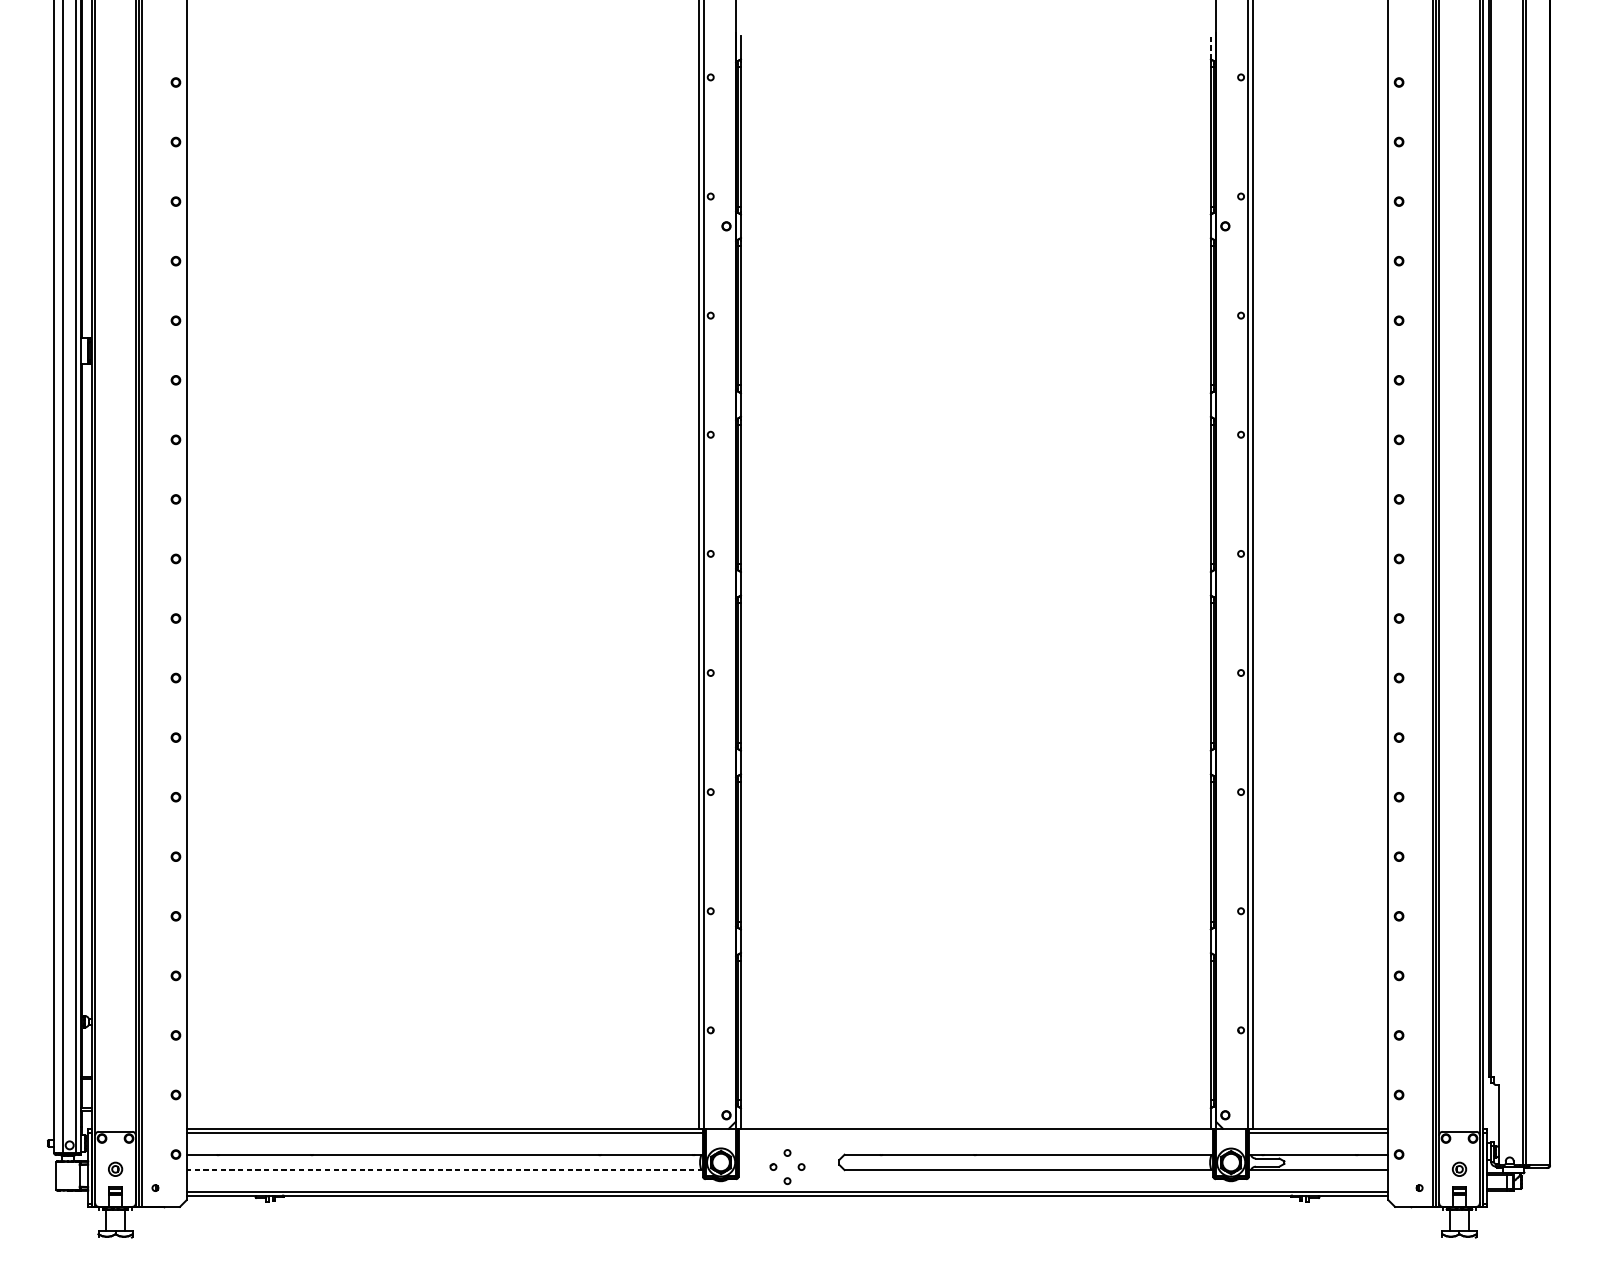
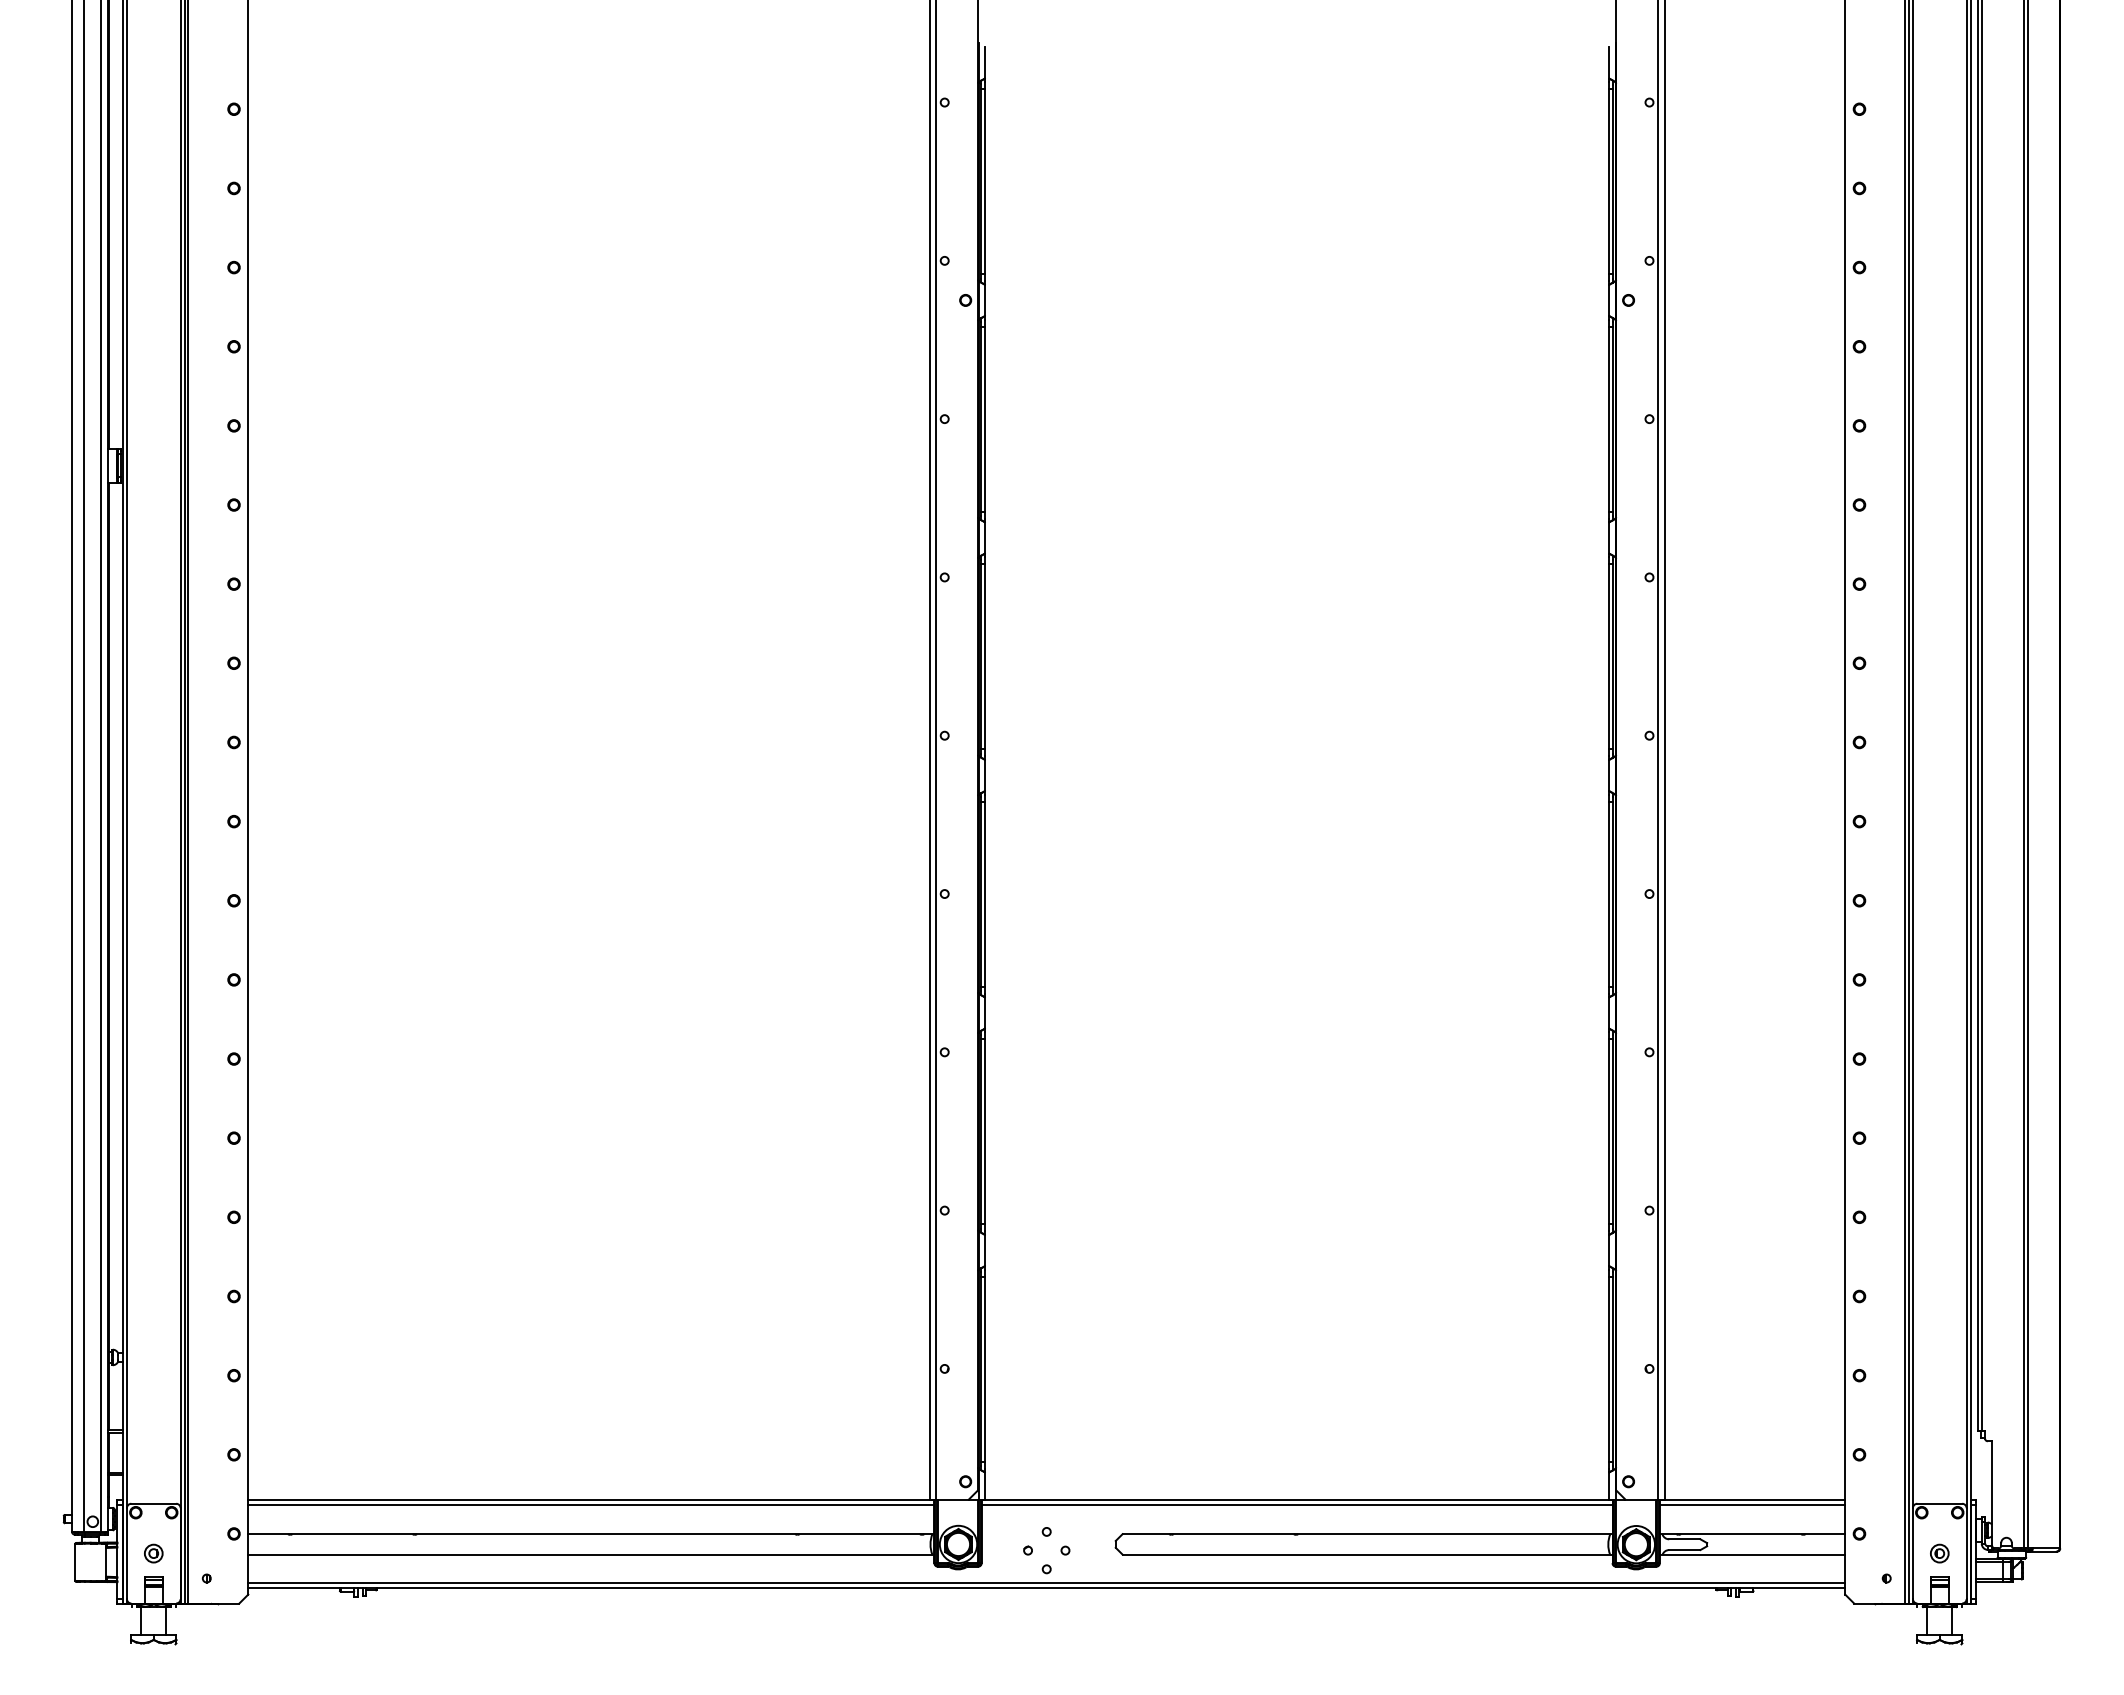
line: (1210, 47) -> (1609, 62), dashed -> solid
line: (975, 1133) -> (1296, 1505), added
line: (444, 1170) -> (590, 1554), dashed -> solid

